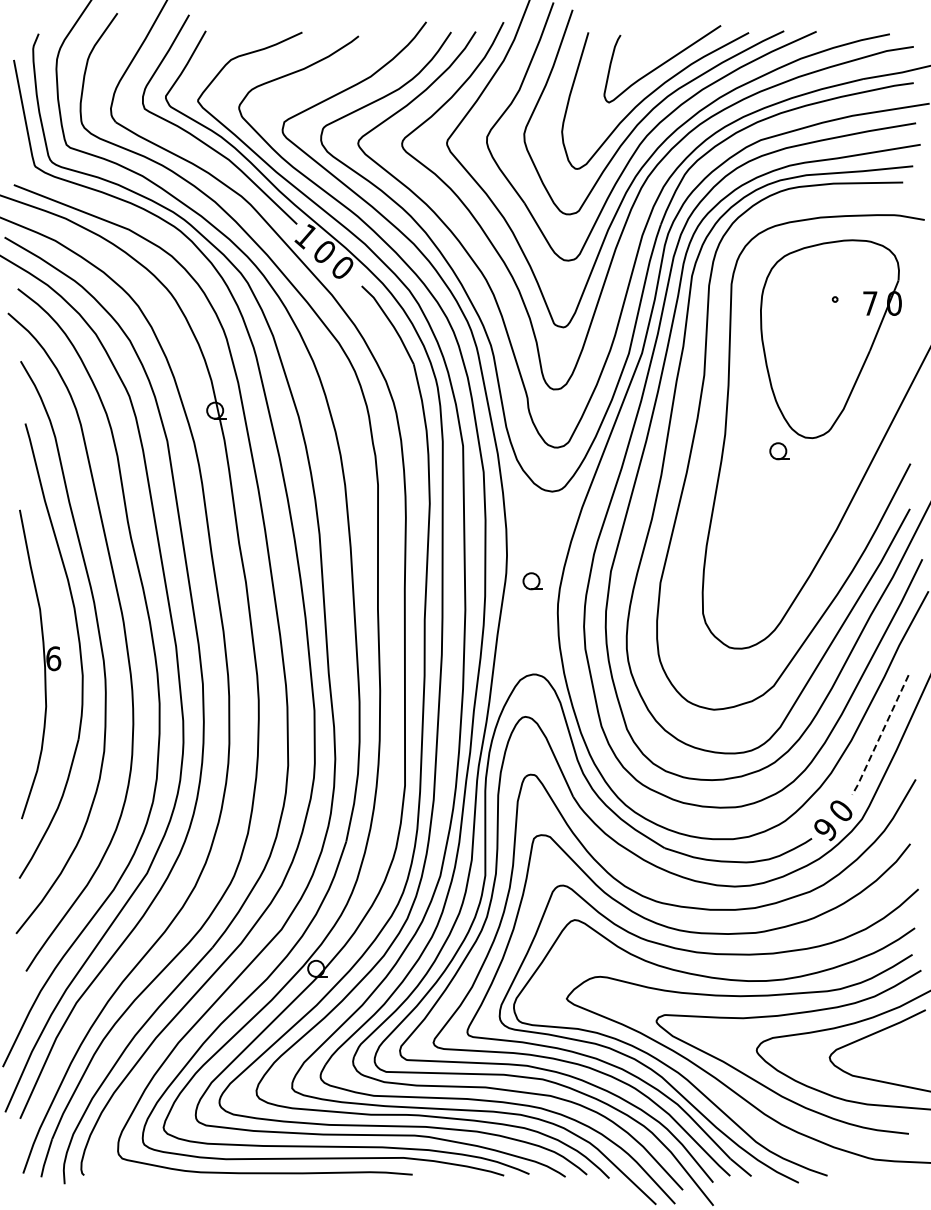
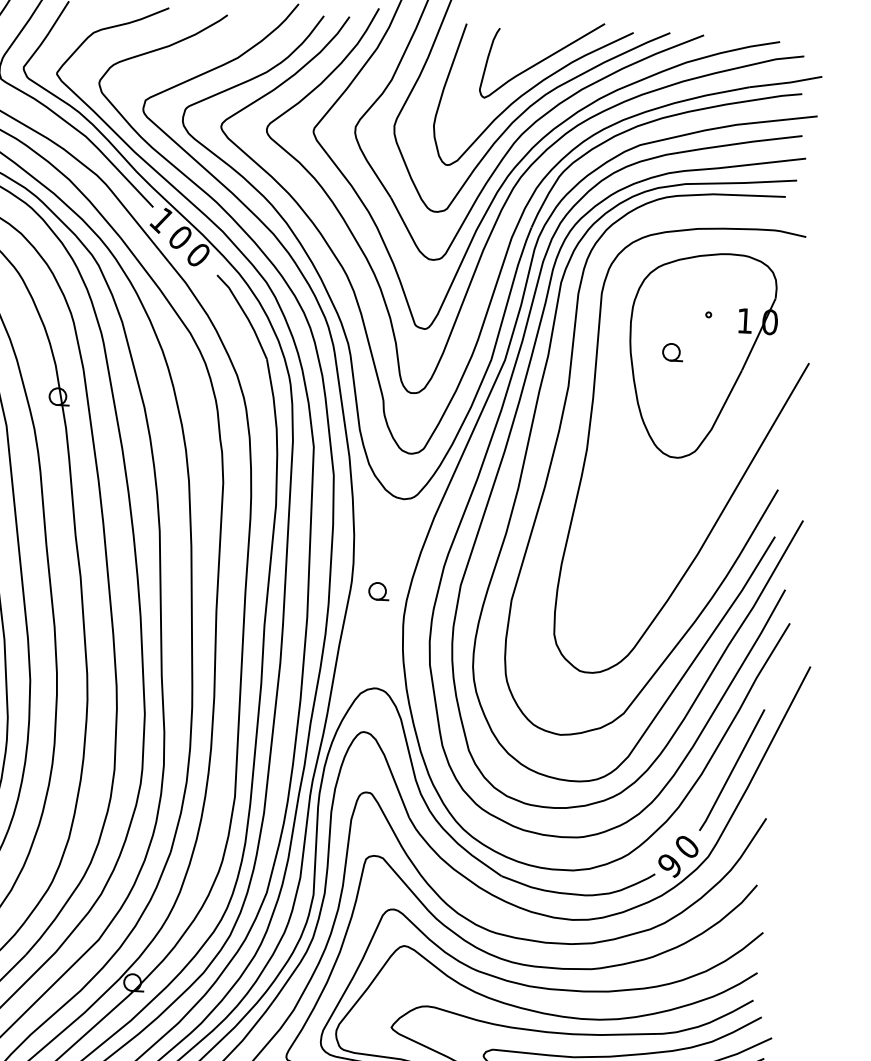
text: (870, 303) -> (745, 320), 7 -> 1
part: (779, 451) -> (672, 352), moved
line: (880, 736) -> (732, 771), dashed -> solid

